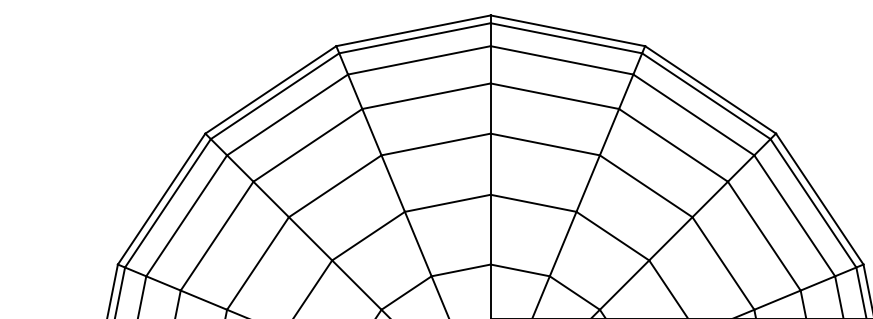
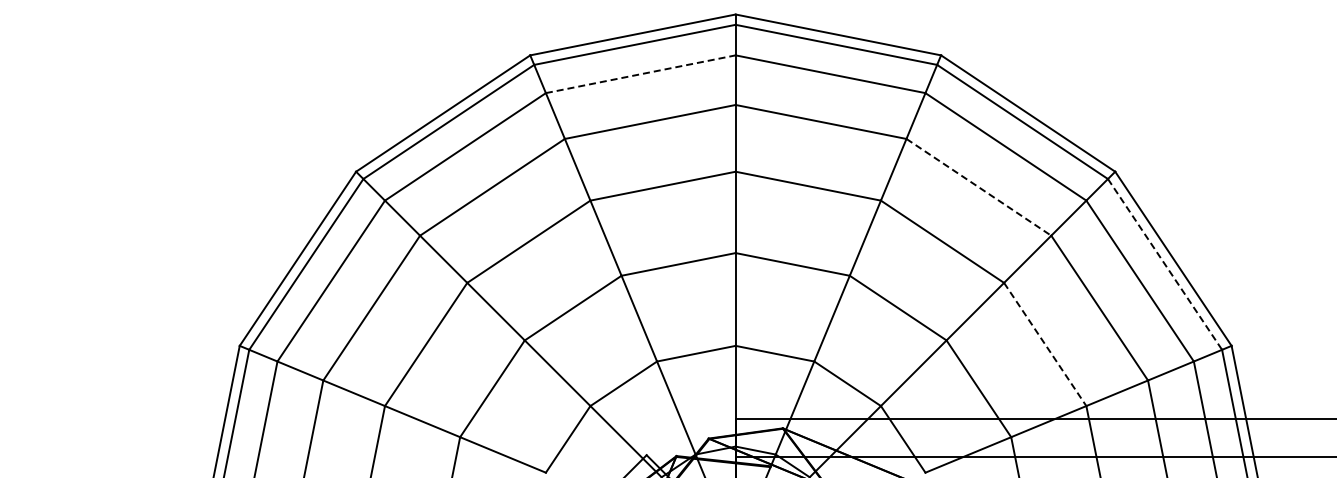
line: (419, 60) -> (640, 74), solid -> dashed
line: (673, 145) -> (979, 187), solid -> dashed
line: (813, 203) -> (1165, 264), solid -> dashed
line: (723, 263) -> (1045, 344), solid -> dashed

